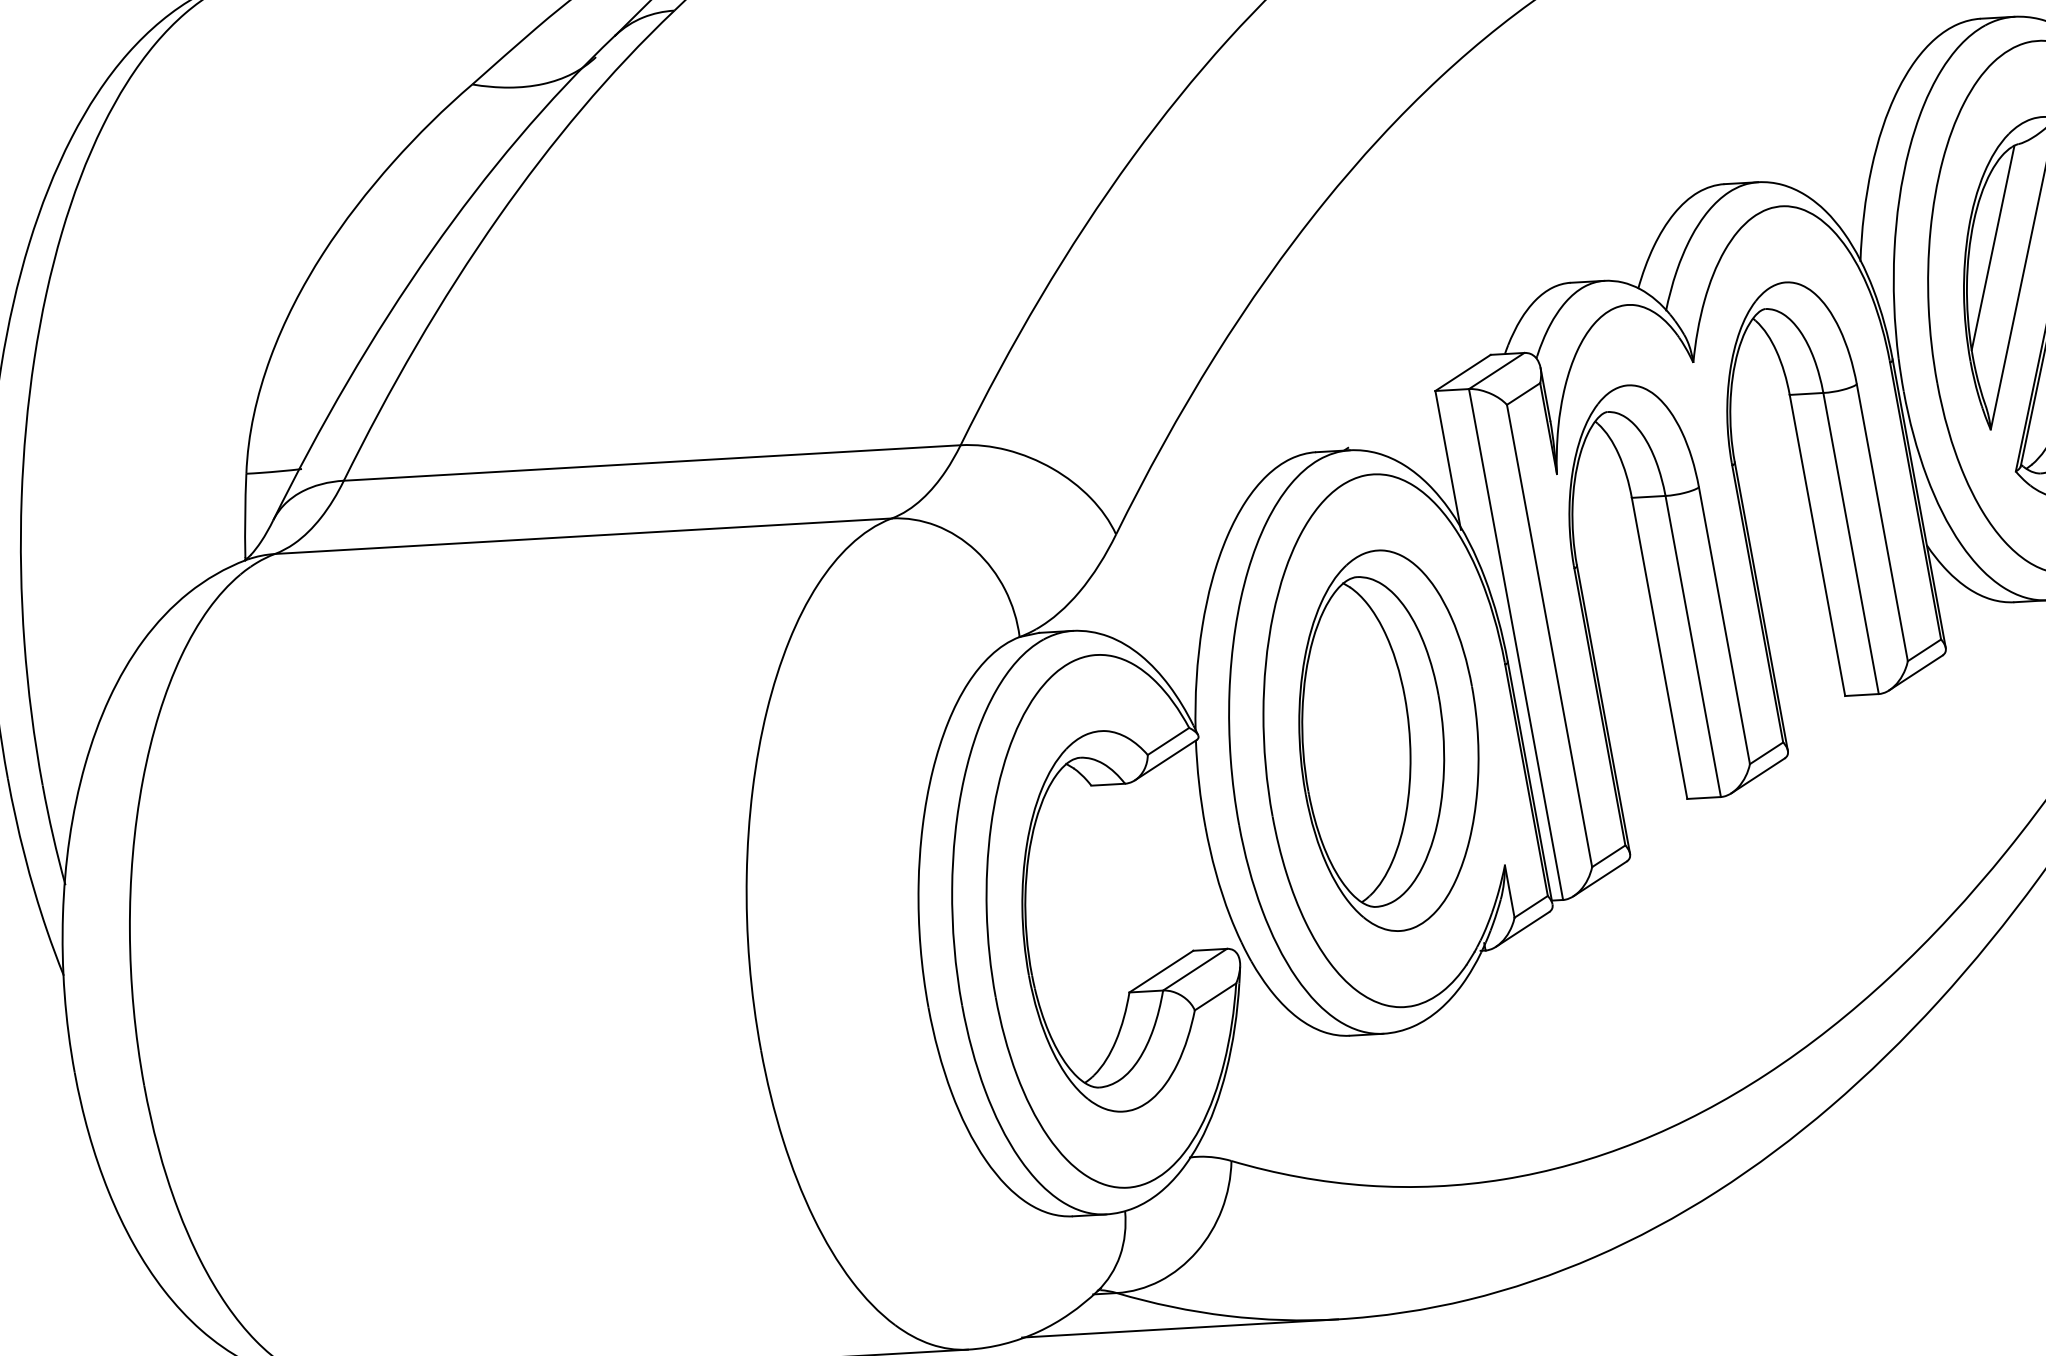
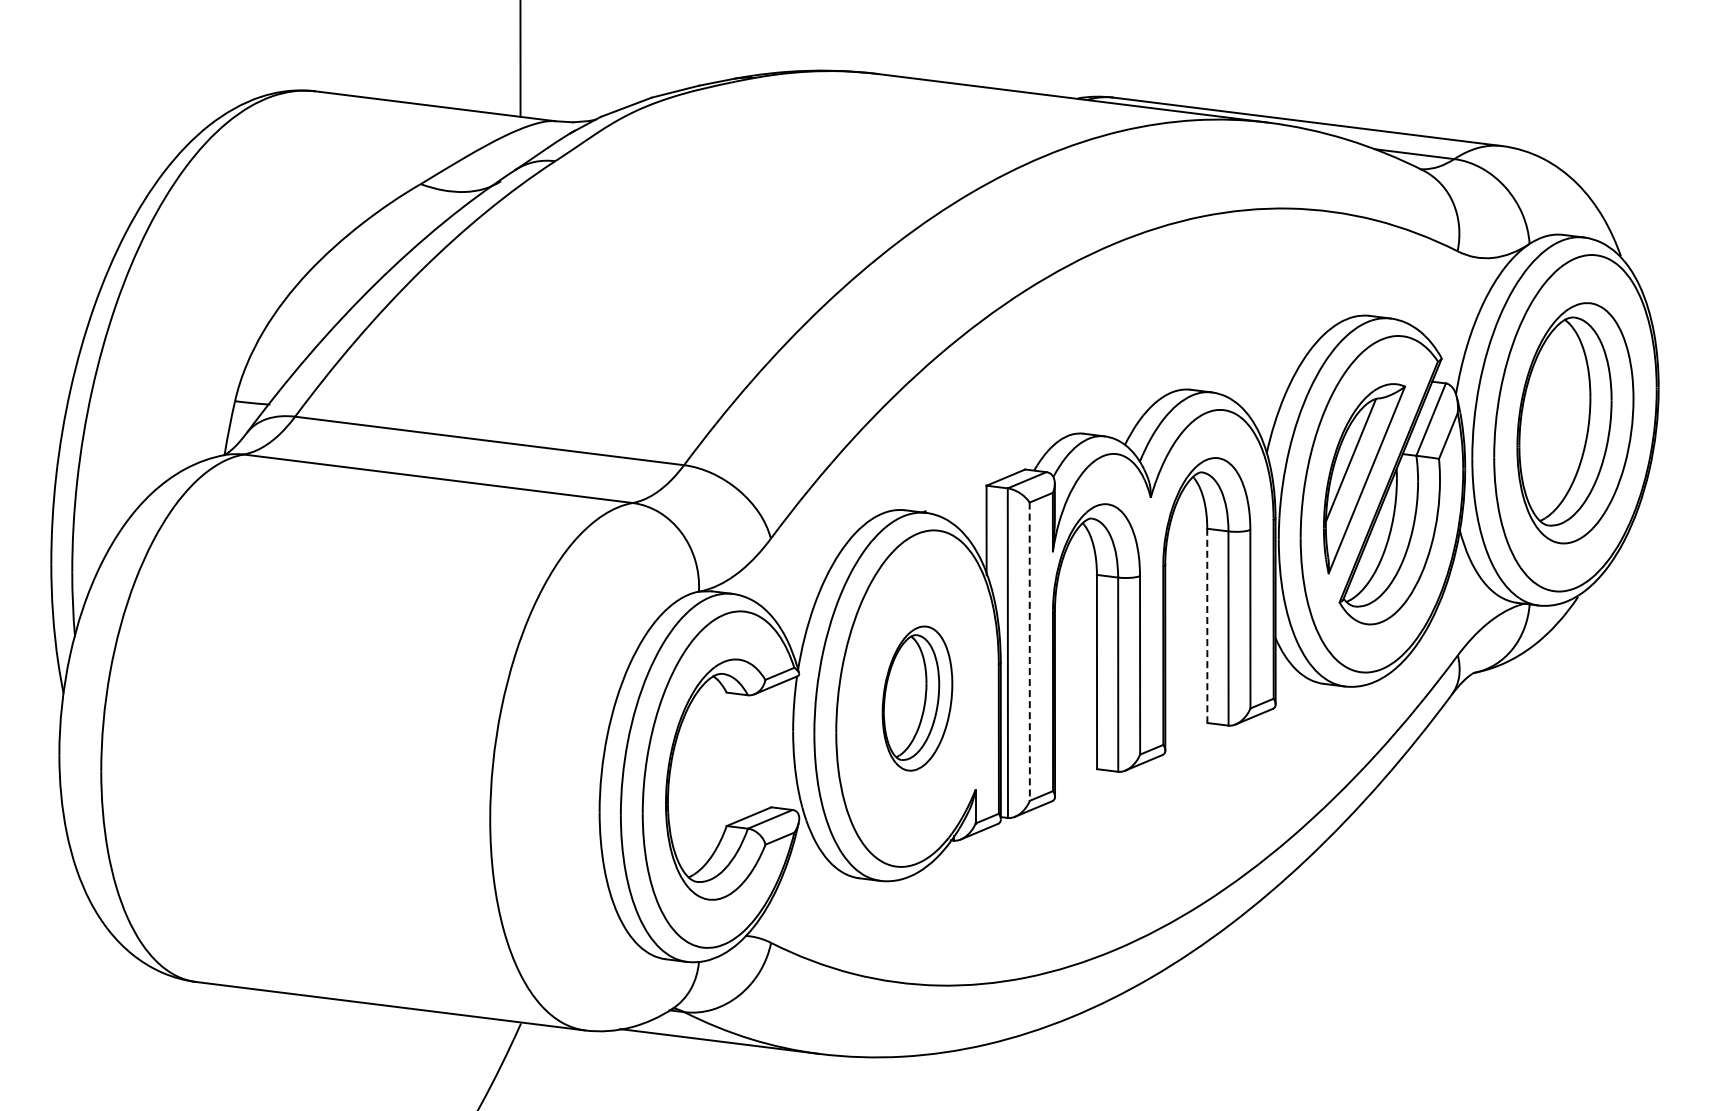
line: (1817, 546) -> (1207, 626), solid -> dashed
line: (1549, 637) -> (1029, 652), solid -> dashed
part: (1388, 740) -> (917, 698), size x0.6

